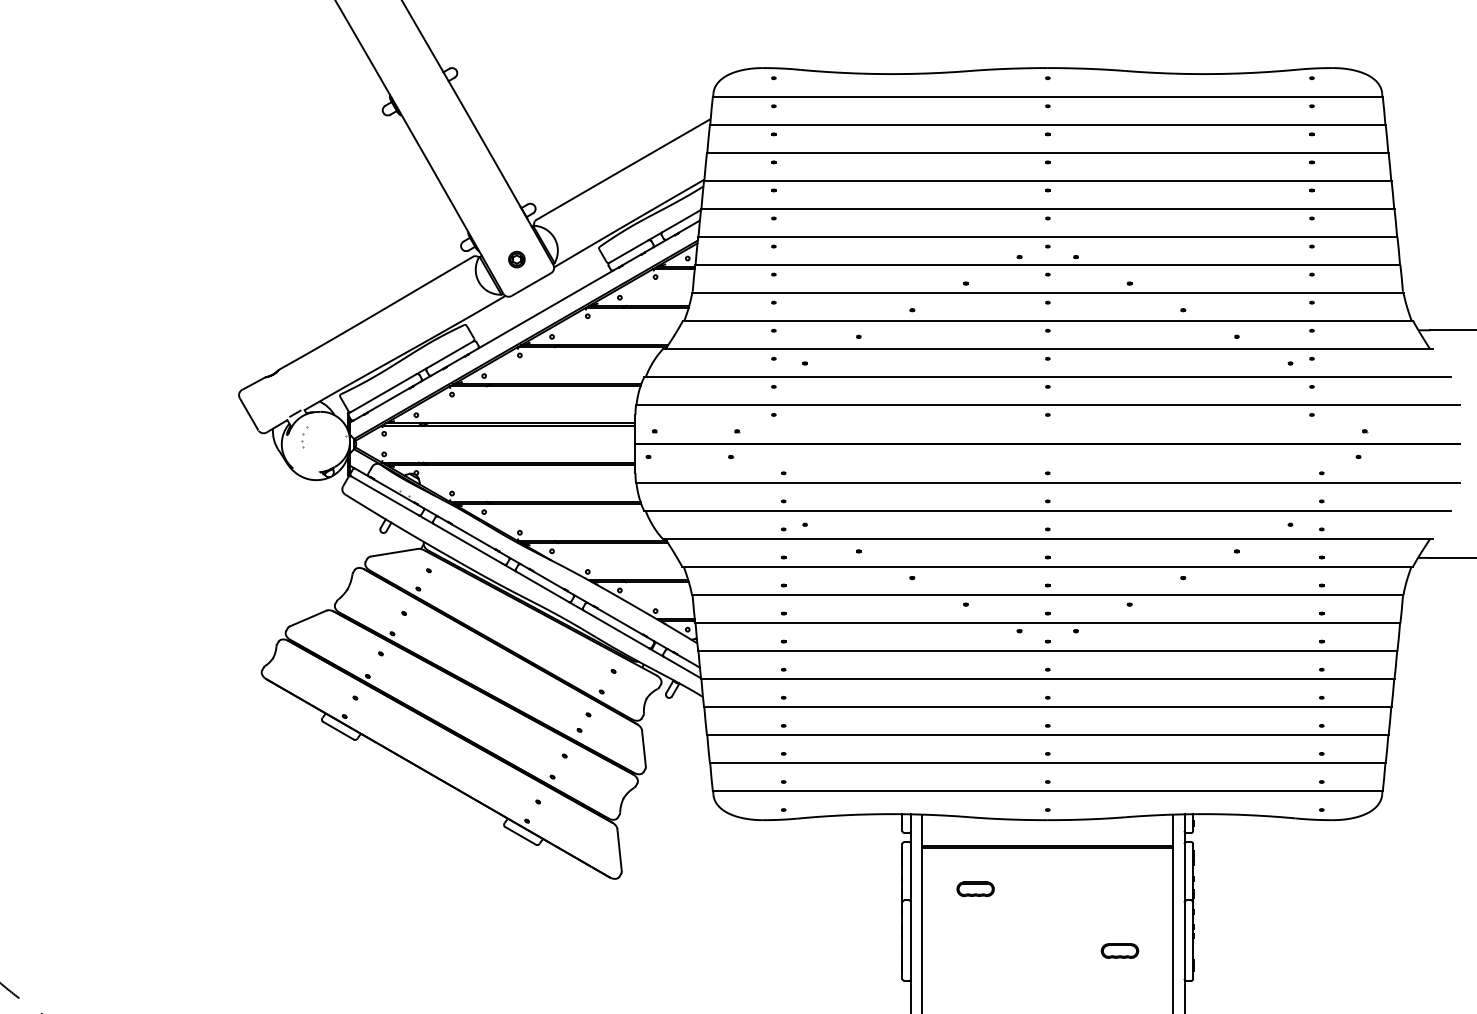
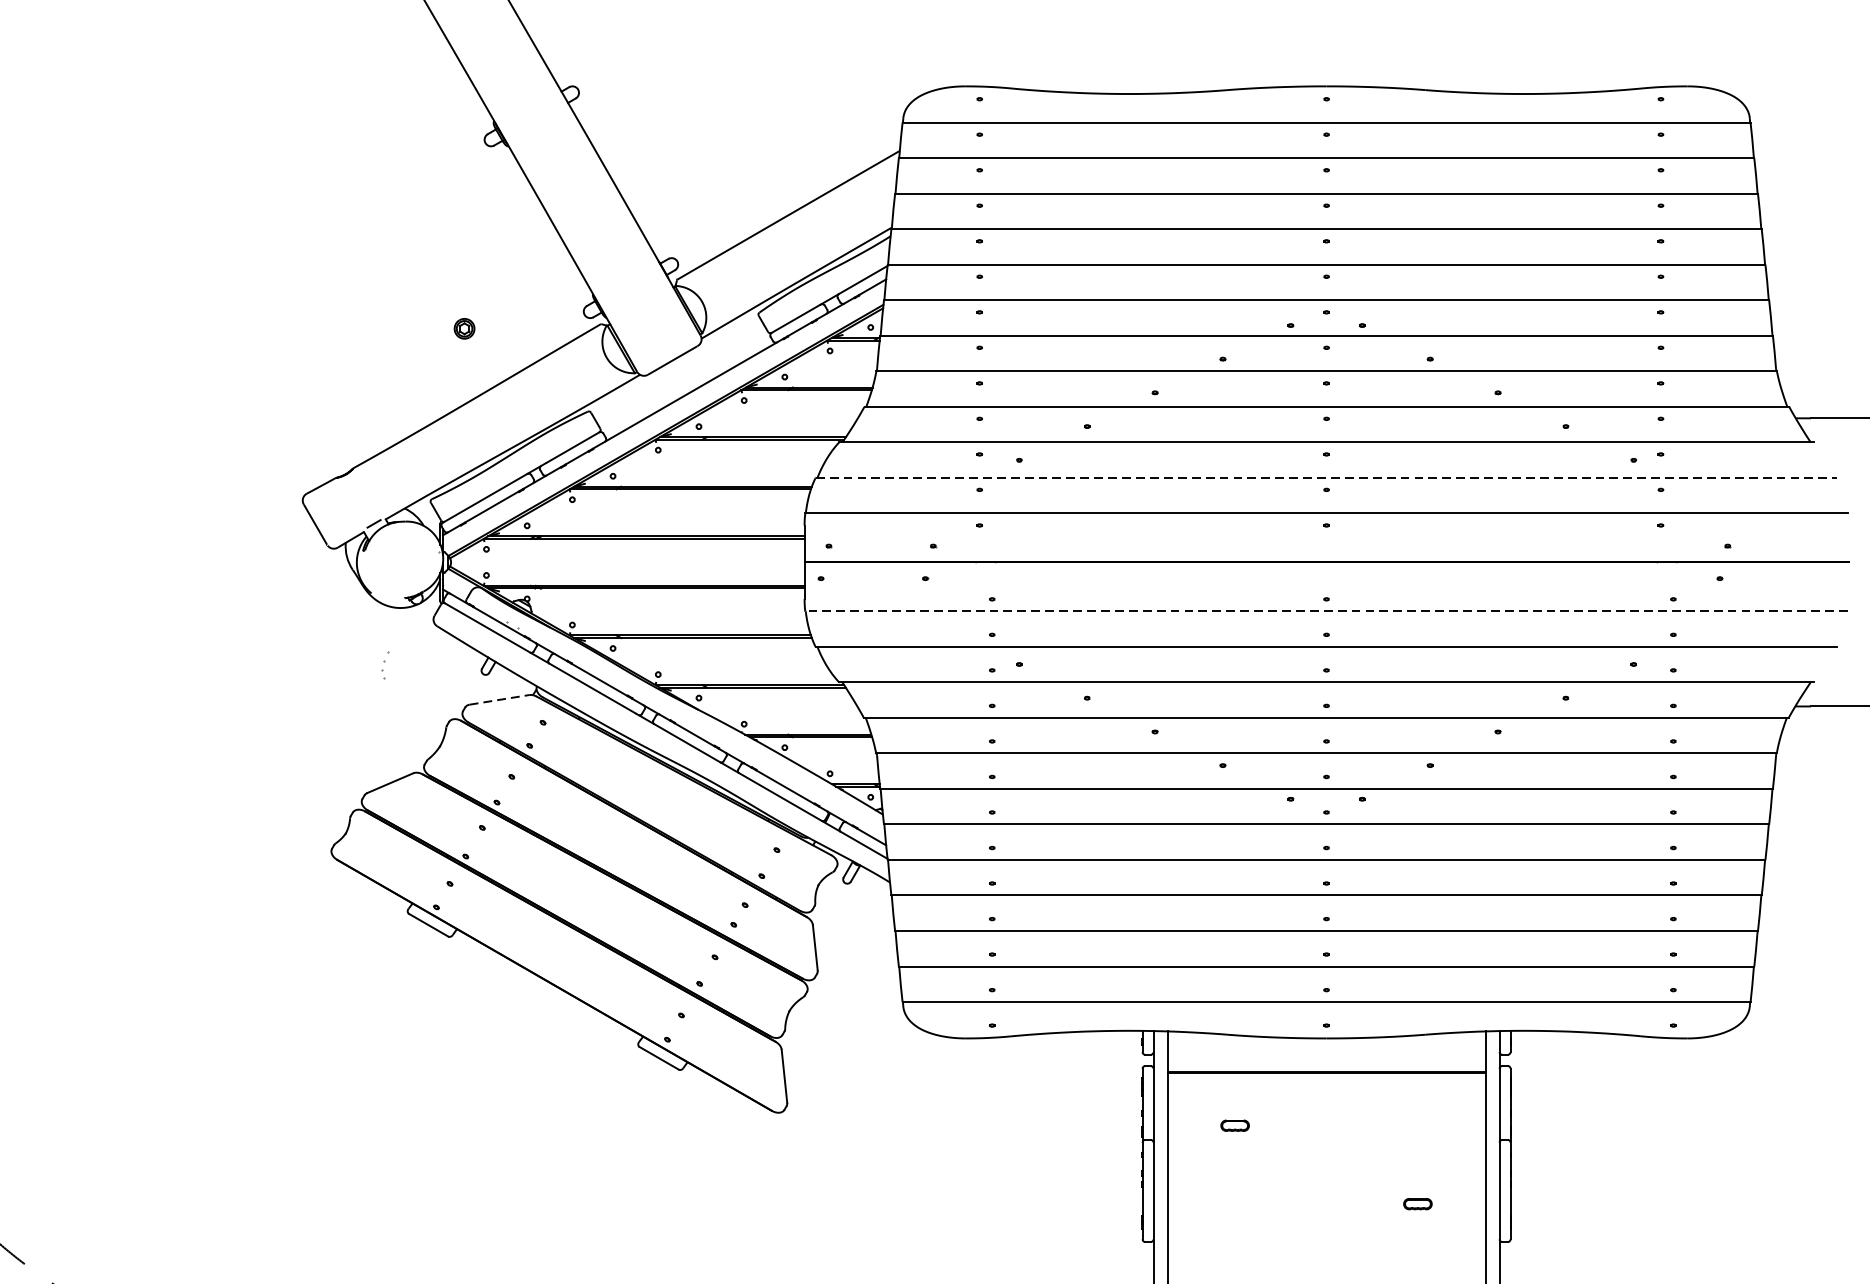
part: (516, 259) -> (464, 328), moved
line: (1047, 377) -> (1326, 478), solid -> dashed
part: (304, 437) -> (385, 665), moved
line: (1047, 482) -> (1326, 610), solid -> dashed
line: (394, 552) -> (499, 699), solid -> dashed
part: (975, 888) -> (1235, 1124), size x0.6
part: (1119, 950) -> (1417, 1203), size x0.6

